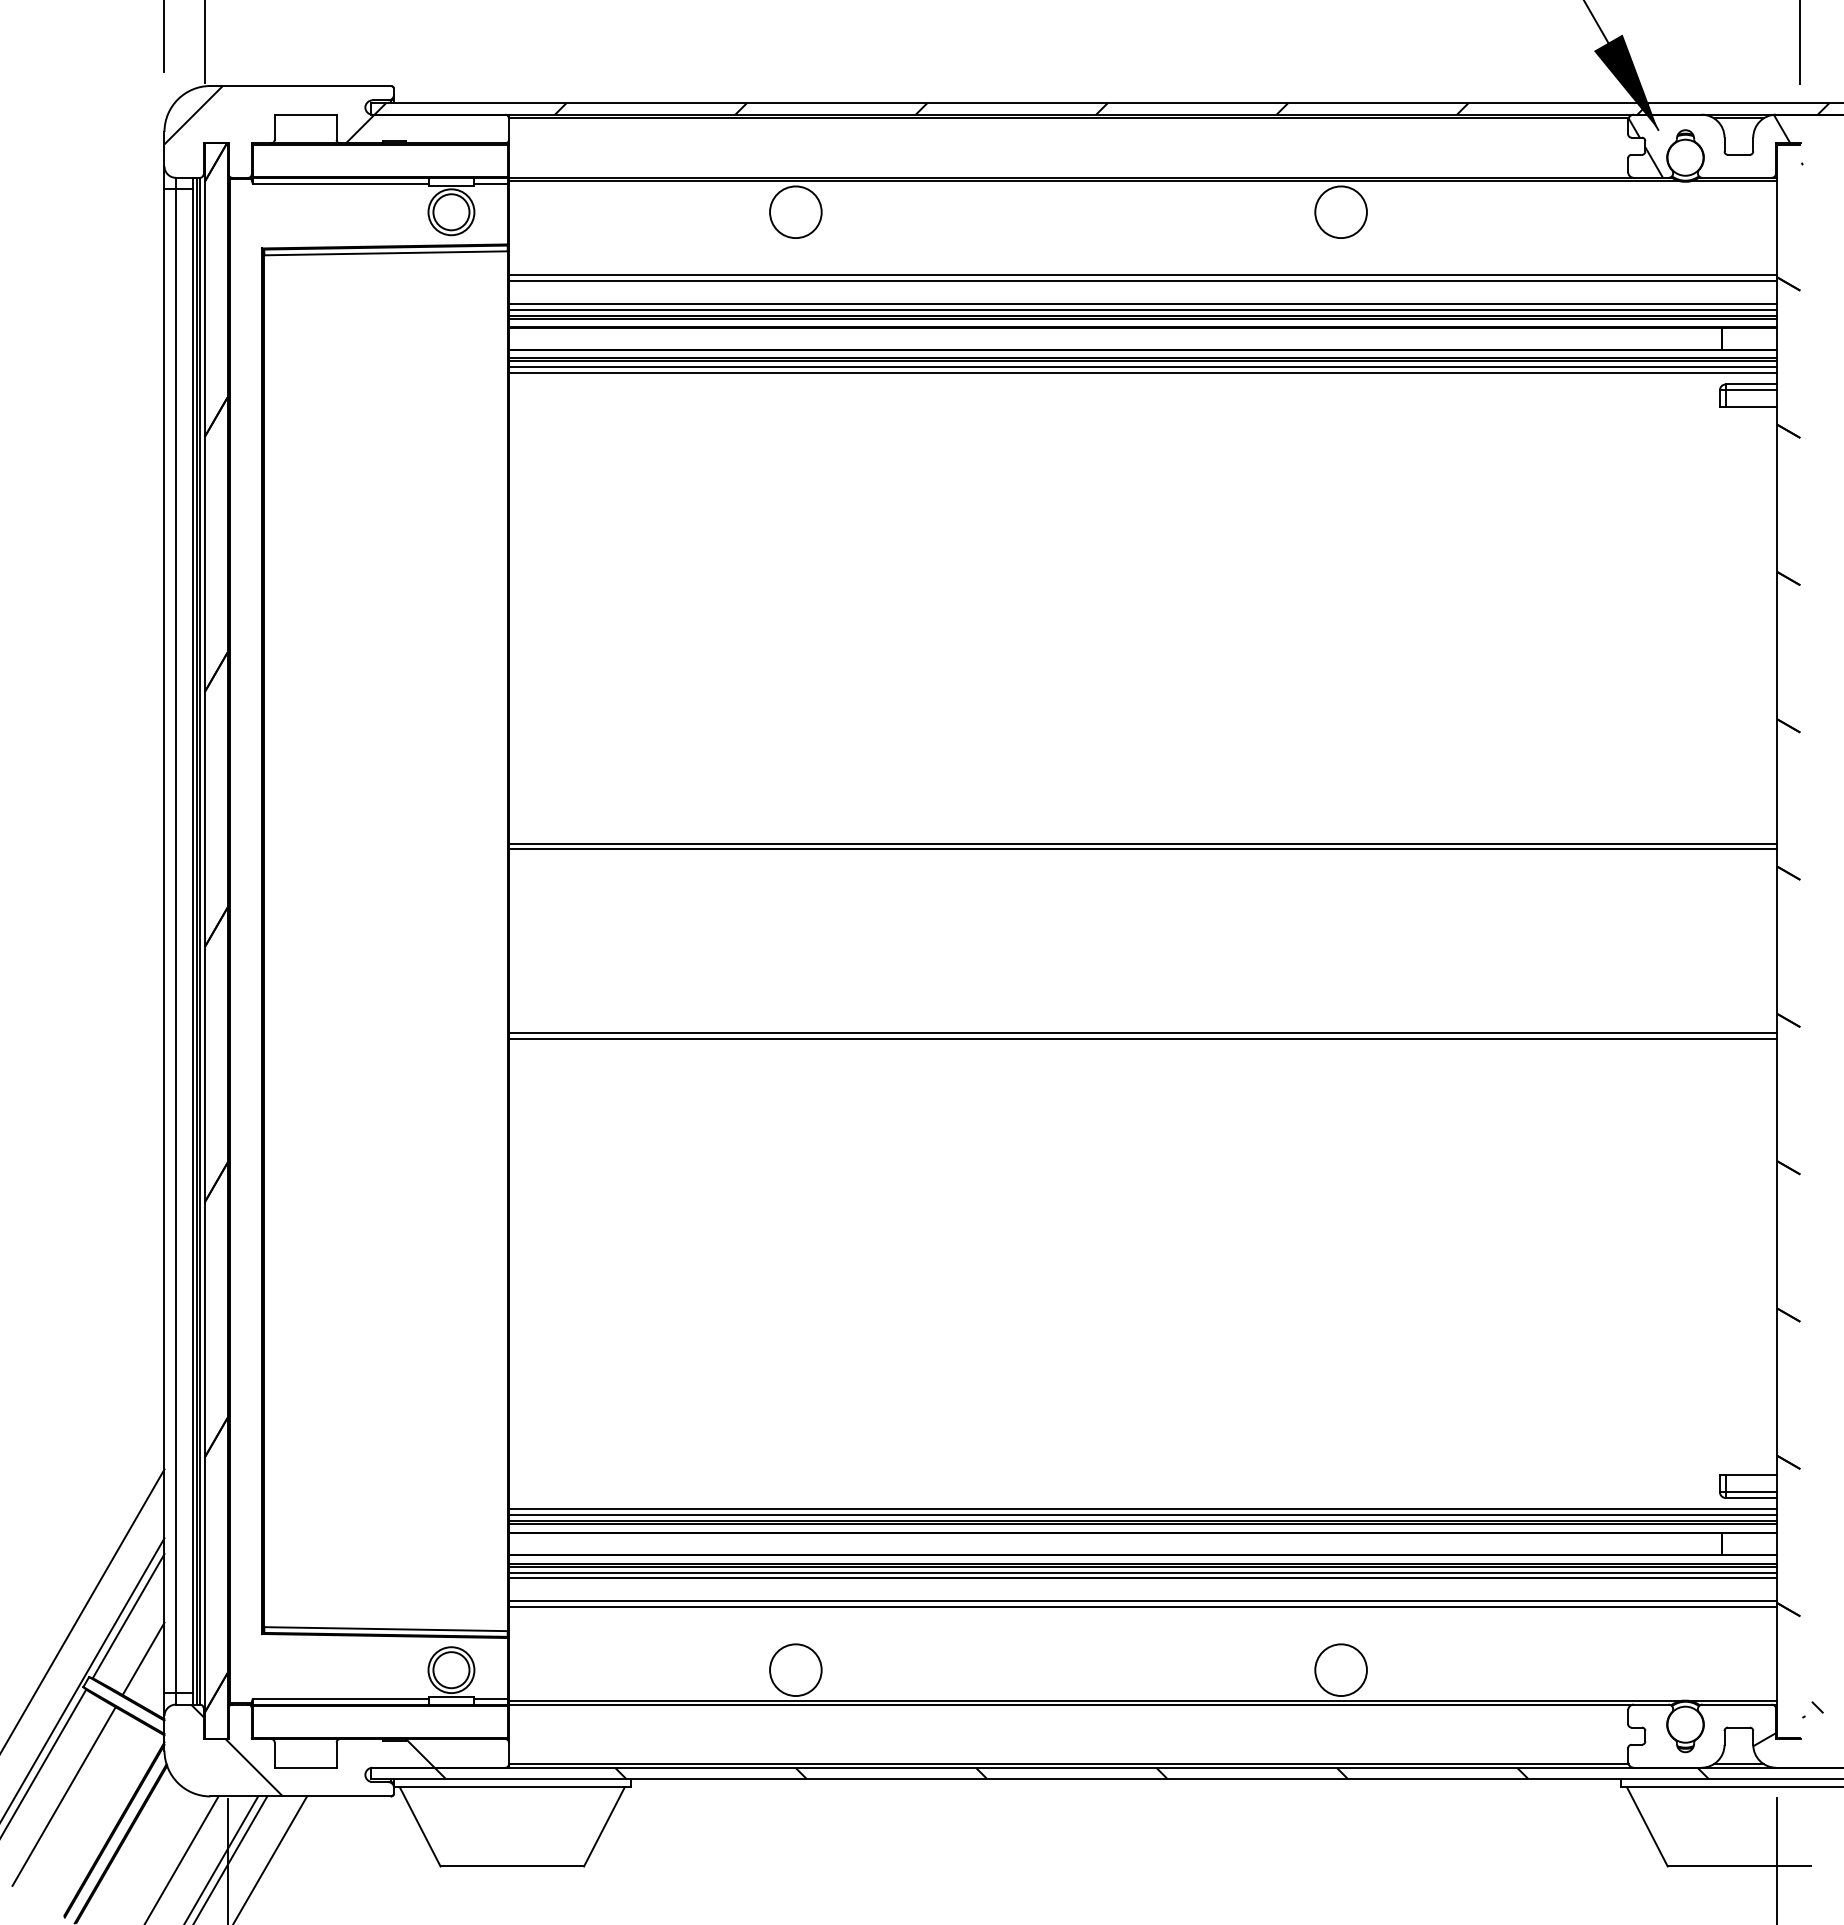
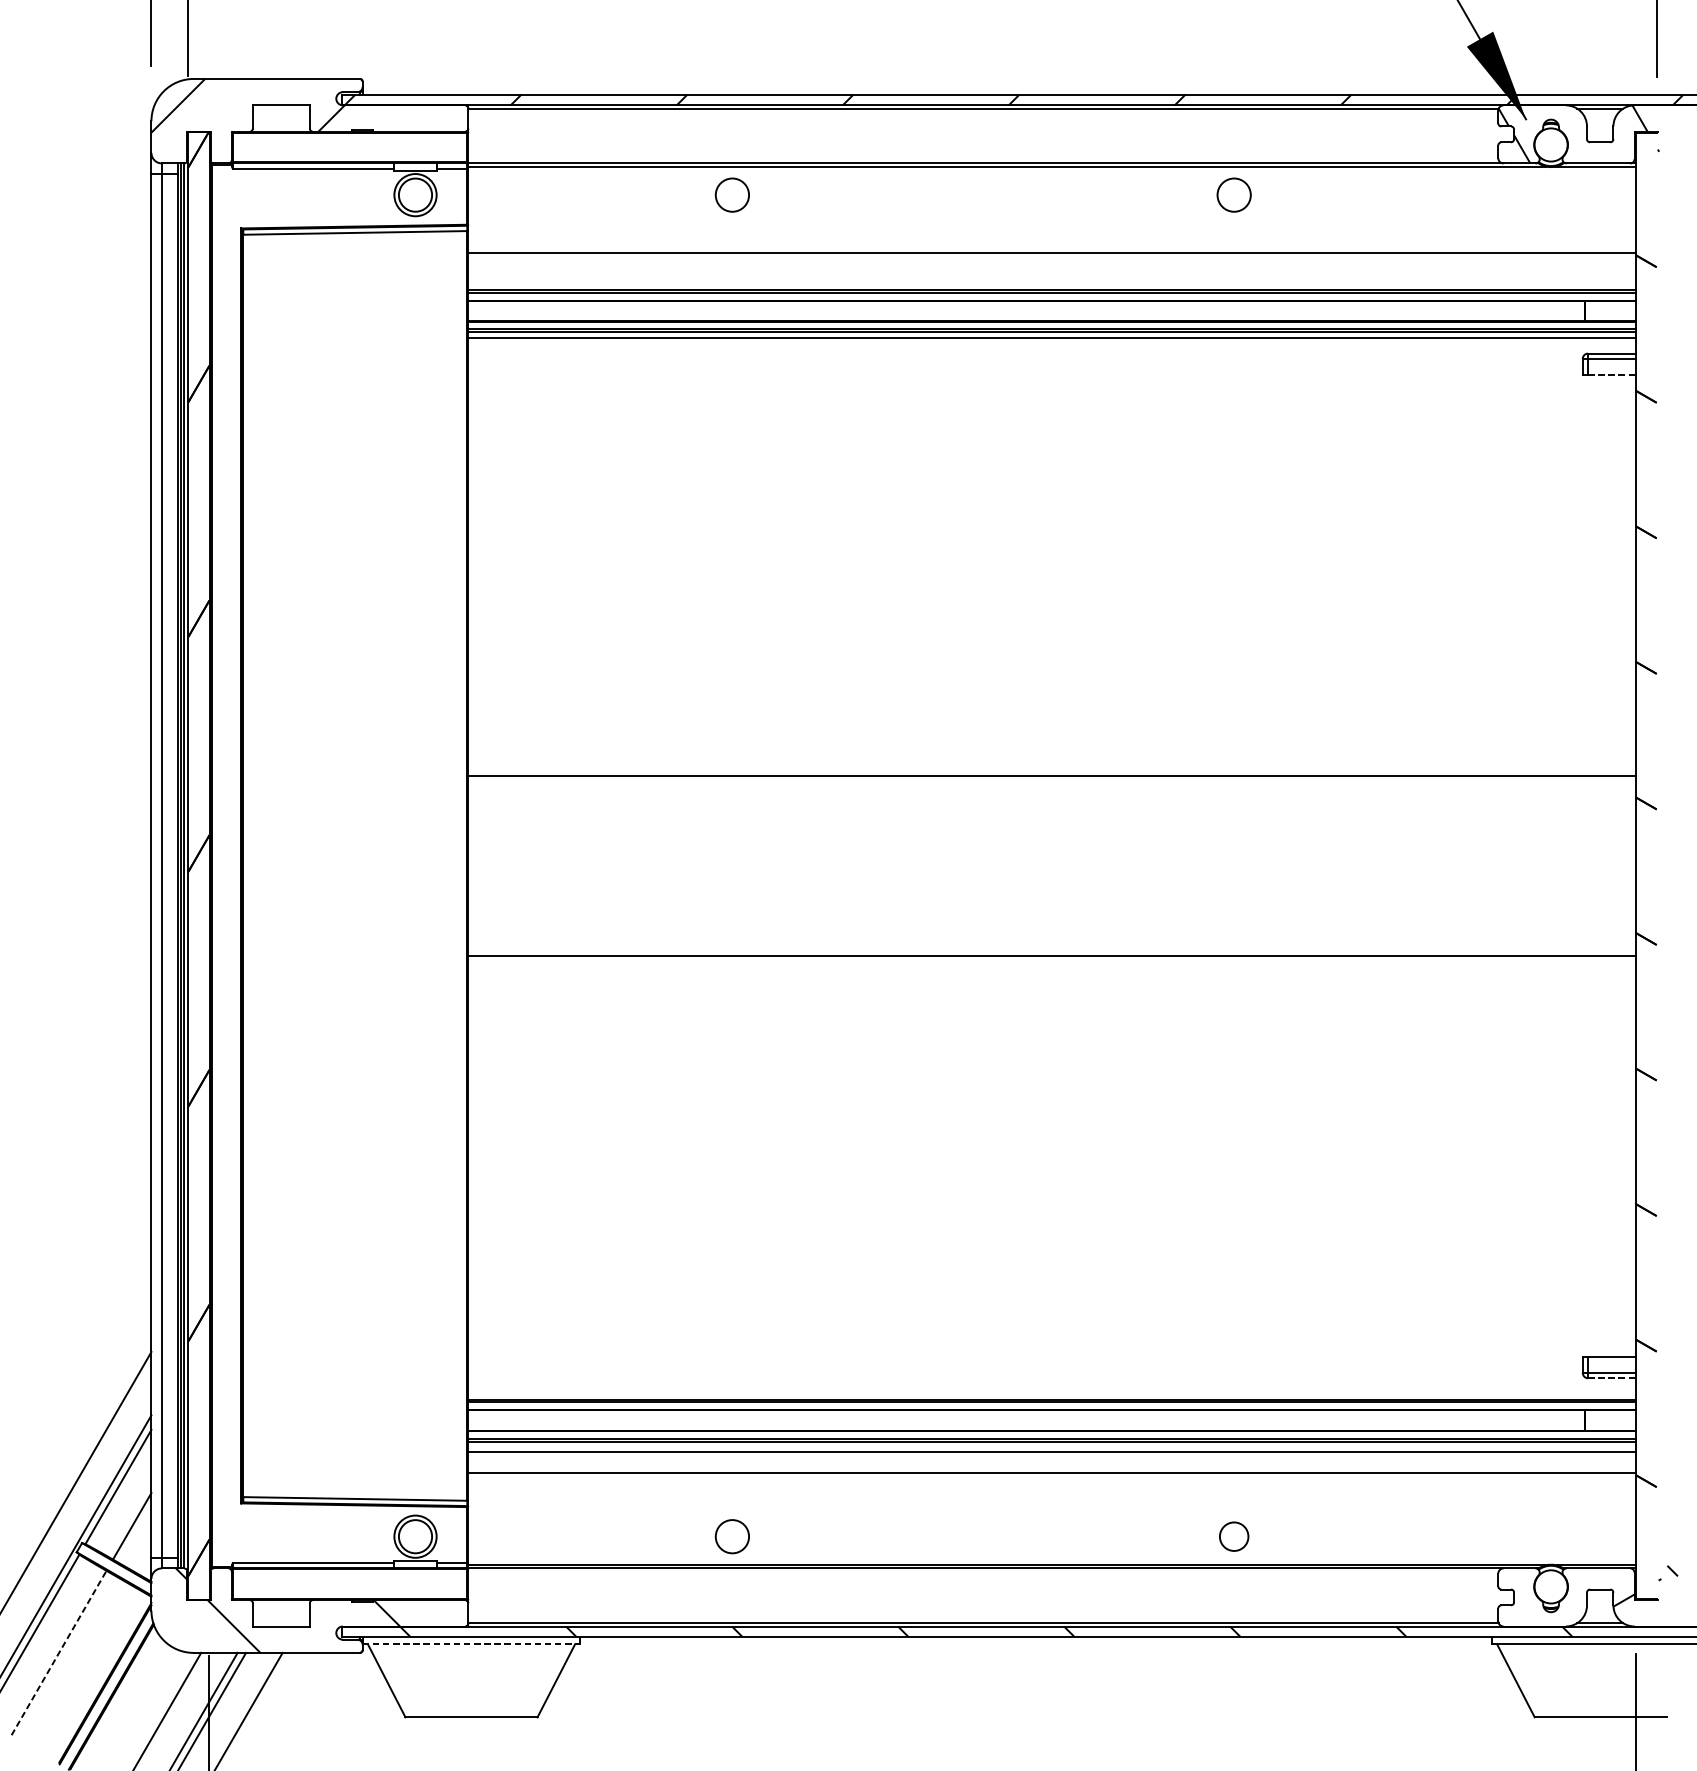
circle: (795, 212) -> (732, 195), size x0.7
circle: (1340, 212) -> (1233, 195), size x0.7
line: (1142, 281) -> (1051, 258), removed
line: (1142, 304) -> (1051, 280), removed
line: (1142, 309) -> (1051, 284), removed
line: (1142, 373) -> (1051, 343), removed
line: (1751, 407) -> (1611, 374), solid -> dashed
line: (1142, 849) -> (1051, 781), removed
line: (1142, 1033) -> (1051, 950), removed
line: (1751, 1497) -> (1611, 1377), solid -> dashed
line: (1142, 1509) -> (1051, 1388), removed
line: (1142, 1515) -> (1051, 1394), removed
line: (1142, 1572) -> (1051, 1446), removed
line: (1142, 1607) -> (1051, 1479), removed
circle: (795, 1670) -> (732, 1537), size x0.7
circle: (1340, 1670) -> (1233, 1537), size x0.6
line: (512, 1787) -> (471, 1644), solid -> dashed
line: (64, 1796) -> (59, 1652), solid -> dashed

